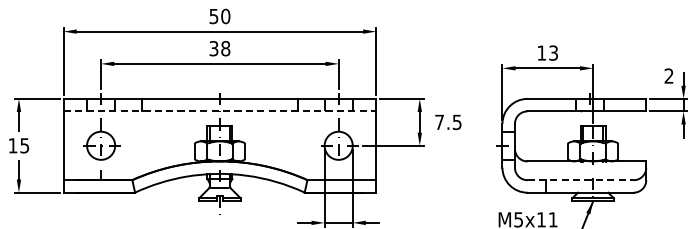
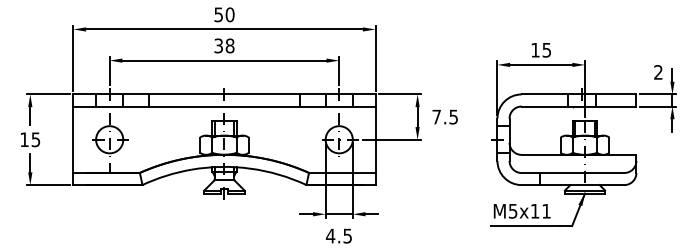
text: (554, 52) -> (547, 49), 13 -> 15
line: (219, 111) -> (224, 106), dashed -> solid
line: (581, 180) -> (573, 173), dashed -> solid

